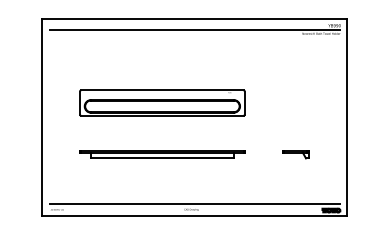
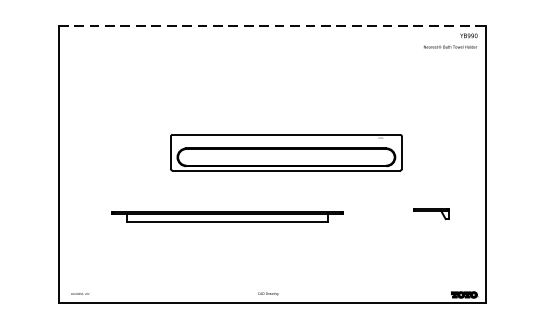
line: (194, 18) -> (272, 25), solid -> dashed
line: (194, 29) -> (272, 41), removed
part: (162, 102) -> (286, 151), moved
part: (295, 154) -> (430, 213), moved
line: (194, 204) -> (272, 286), removed

